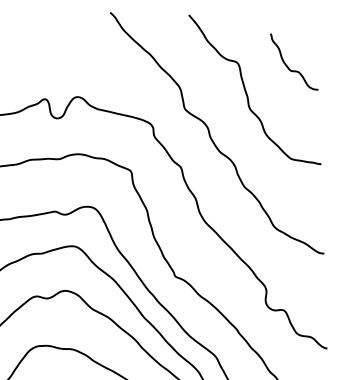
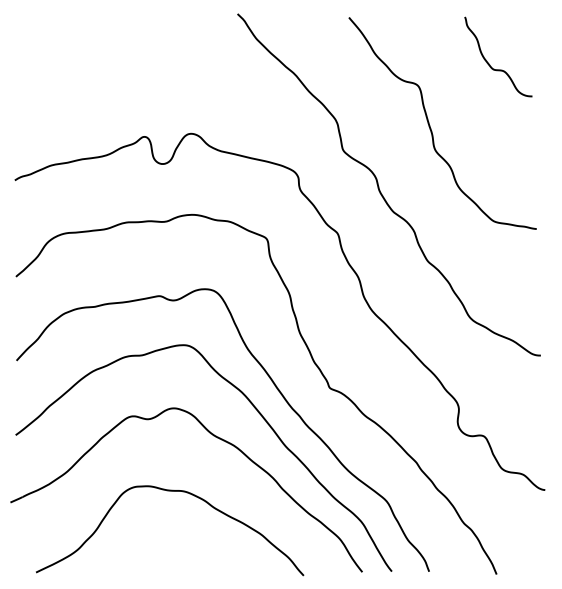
curve: (288, 67) -> (490, 64), moved

